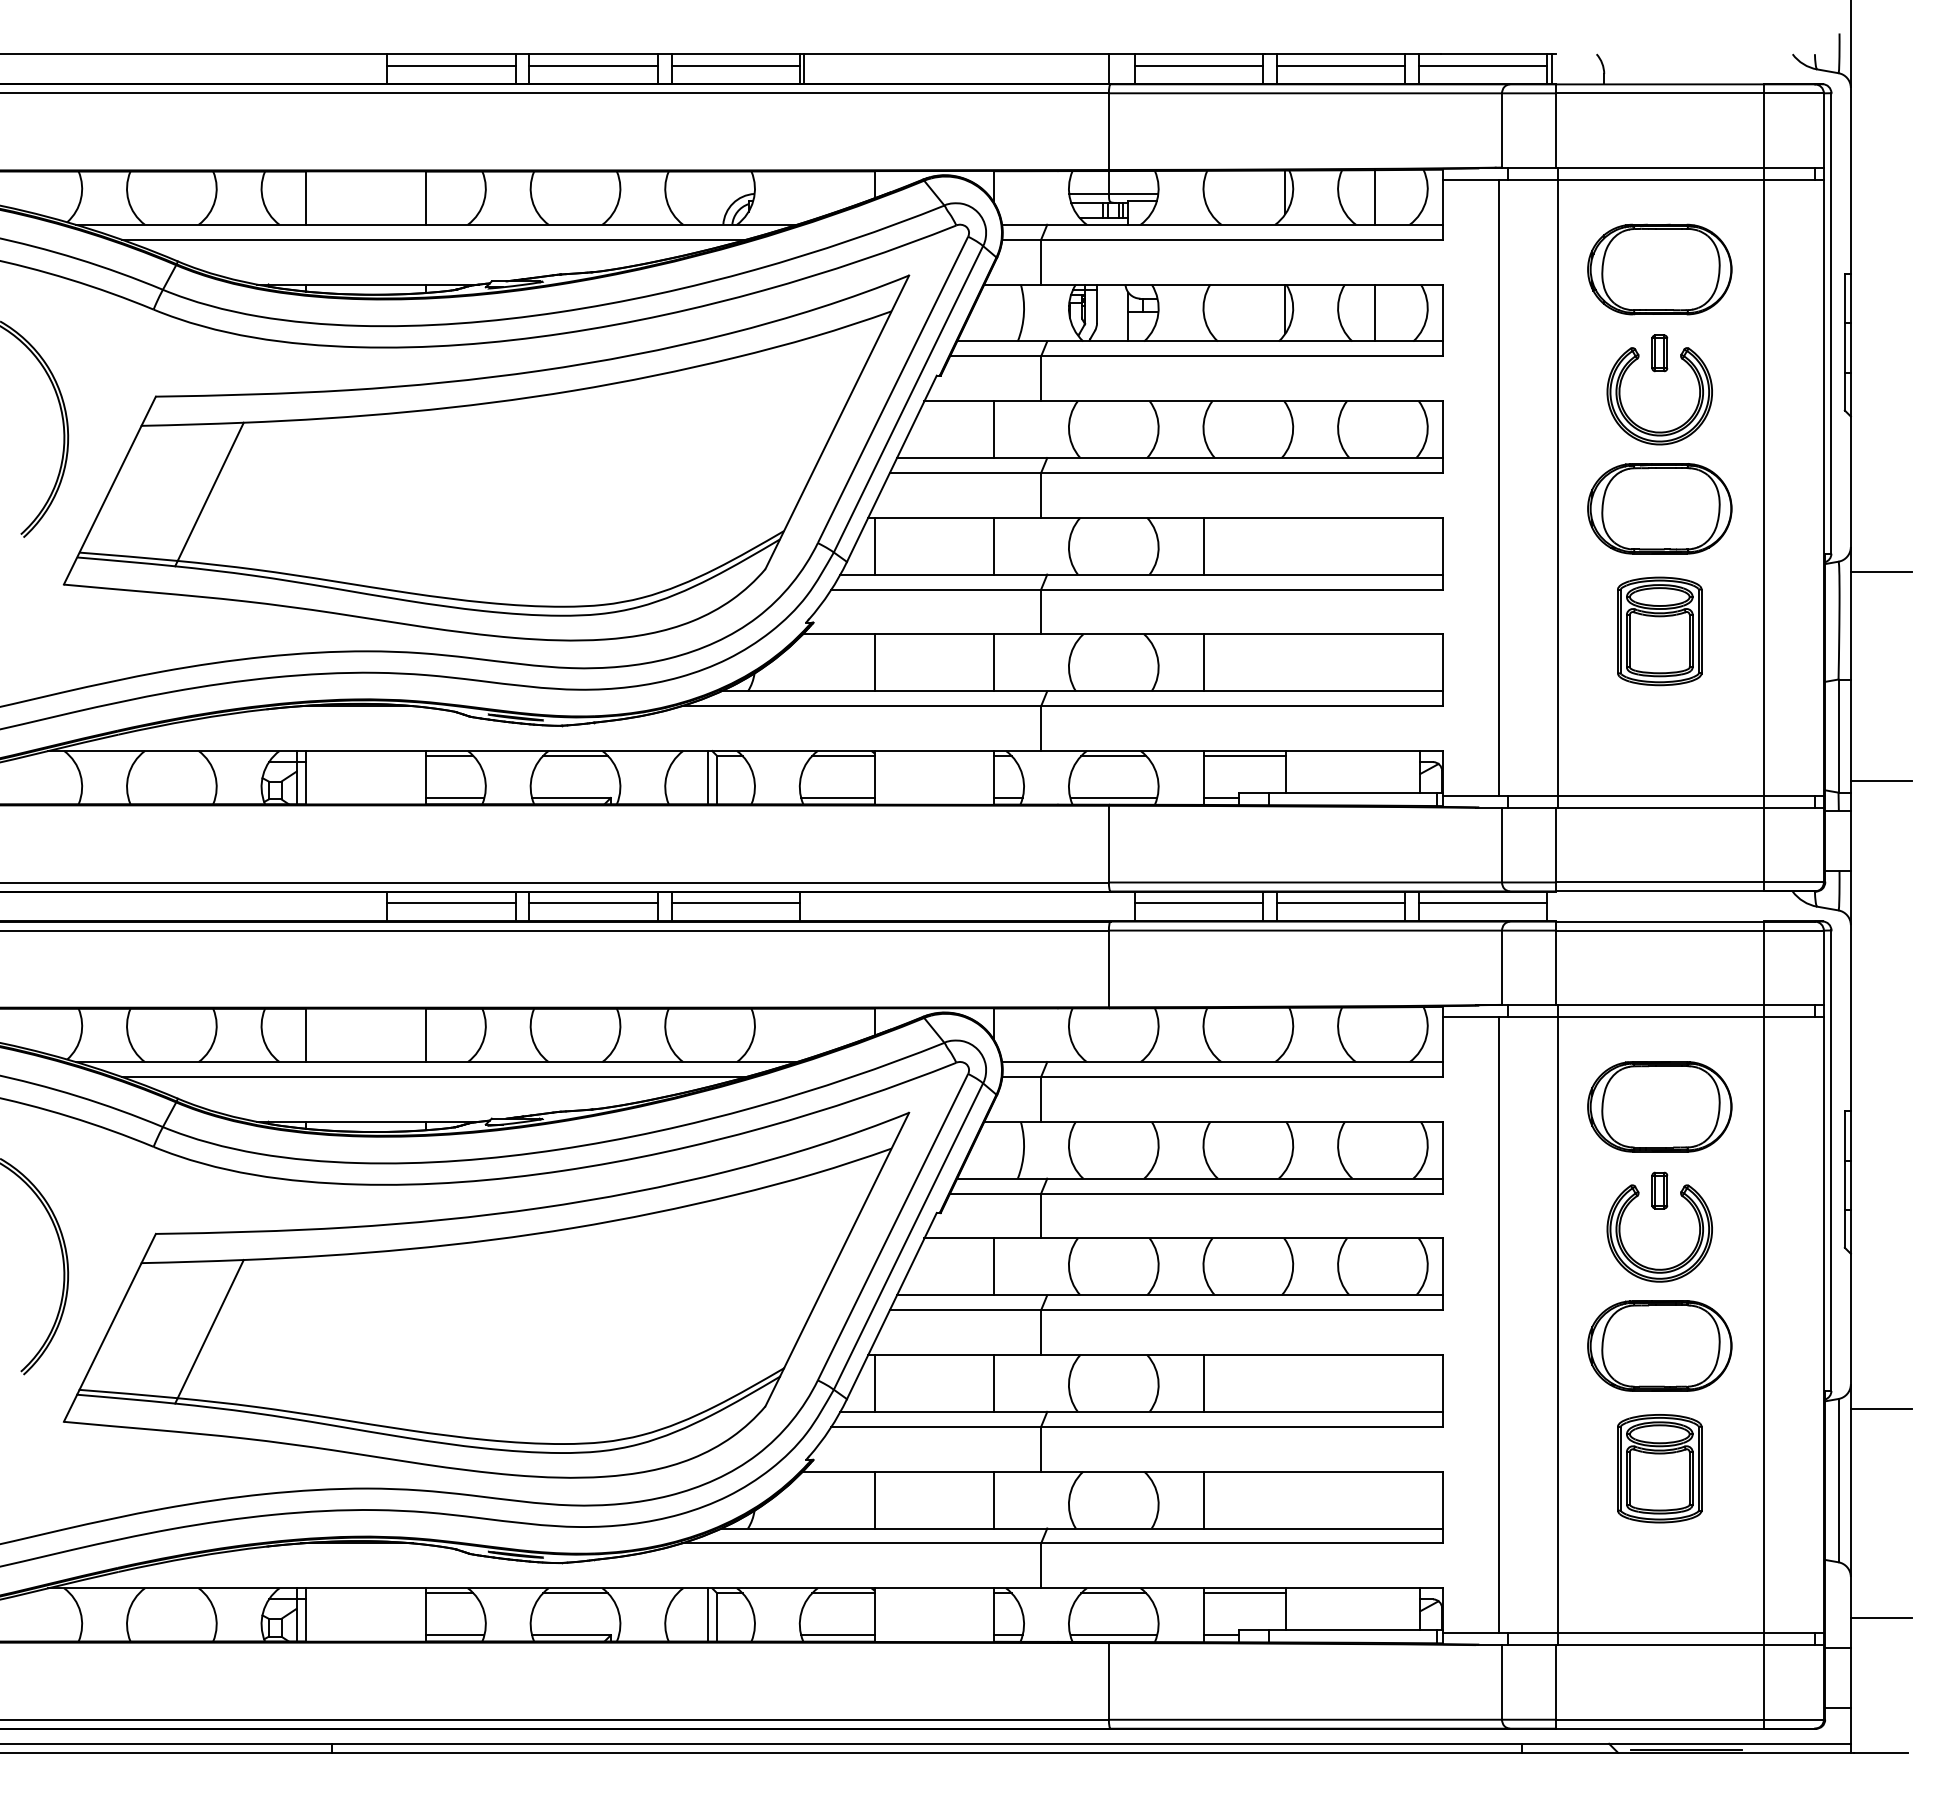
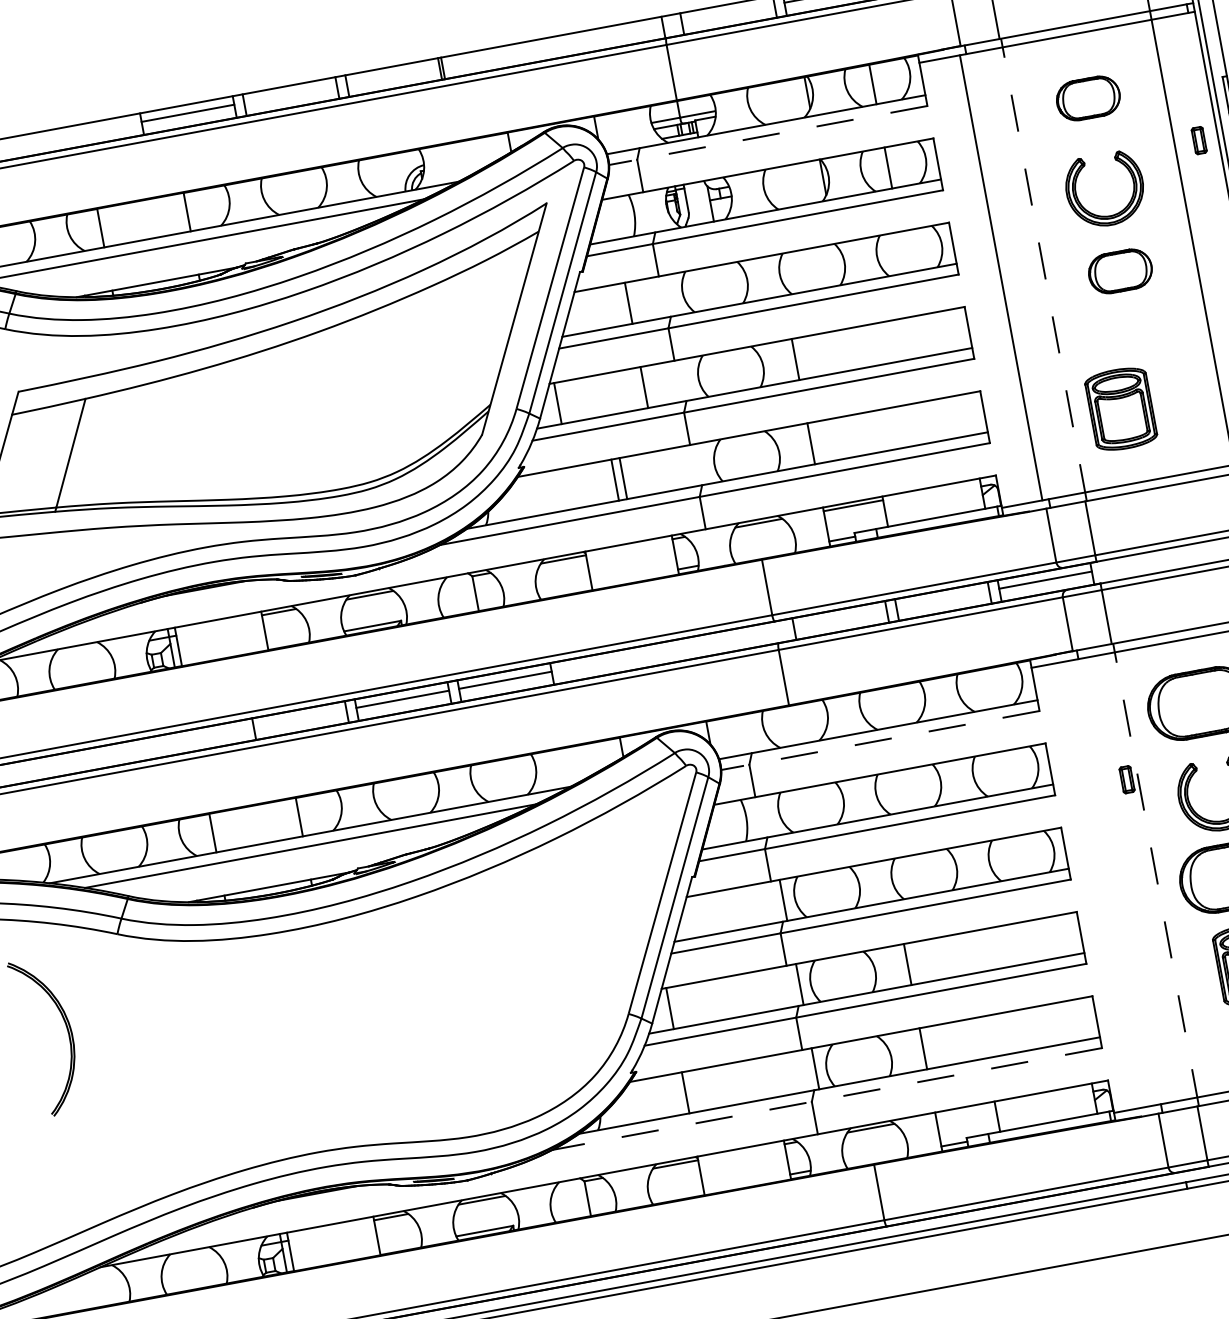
line: (593, 66) -> (290, 94), removed
line: (735, 66) -> (393, 75), removed
line: (1199, 66) -> (728, 13), removed
line: (1221, 239) -> (767, 135), solid -> dashed
part: (1659, 269) -> (1088, 98), size x0.6
part: (1659, 353) -> (1199, 140), moved
line: (1557, 487) -> (1043, 269), solid -> dashed
part: (1659, 508) -> (1120, 271), size x0.6
part: (1659, 631) -> (1120, 409), moved
line: (874, 662) -> (623, 478), moved
line: (994, 662) -> (615, 479), moved
line: (708, 777) -> (468, 592), removed
line: (455, 797) -> (288, 641), removed
line: (837, 797) -> (564, 590), removed
line: (1113, 797) -> (764, 553), removed
line: (451, 903) -> (300, 718), removed
line: (1199, 903) -> (840, 618), removed
line: (1341, 903) -> (943, 599), removed
line: (1221, 1076) -> (879, 740), solid -> dashed
part: (1659, 1190) -> (1126, 779), moved
line: (994, 1266) -> (783, 900), moved
part: (486, 1294) -> (377, 996), removed
line: (1498, 1325) -> (1113, 883), removed
line: (1557, 1325) -> (1155, 875), solid -> dashed
line: (994, 1383) -> (800, 984), moved
line: (994, 1499) -> (815, 1068), moved
line: (1061, 1543) -> (826, 1099), solid -> dashed
line: (1244, 1593) -> (965, 1110), removed
line: (708, 1614) -> (580, 1197), removed
line: (455, 1635) -> (400, 1246), removed
line: (837, 1635) -> (677, 1195), removed
line: (1113, 1635) -> (876, 1158), removed

